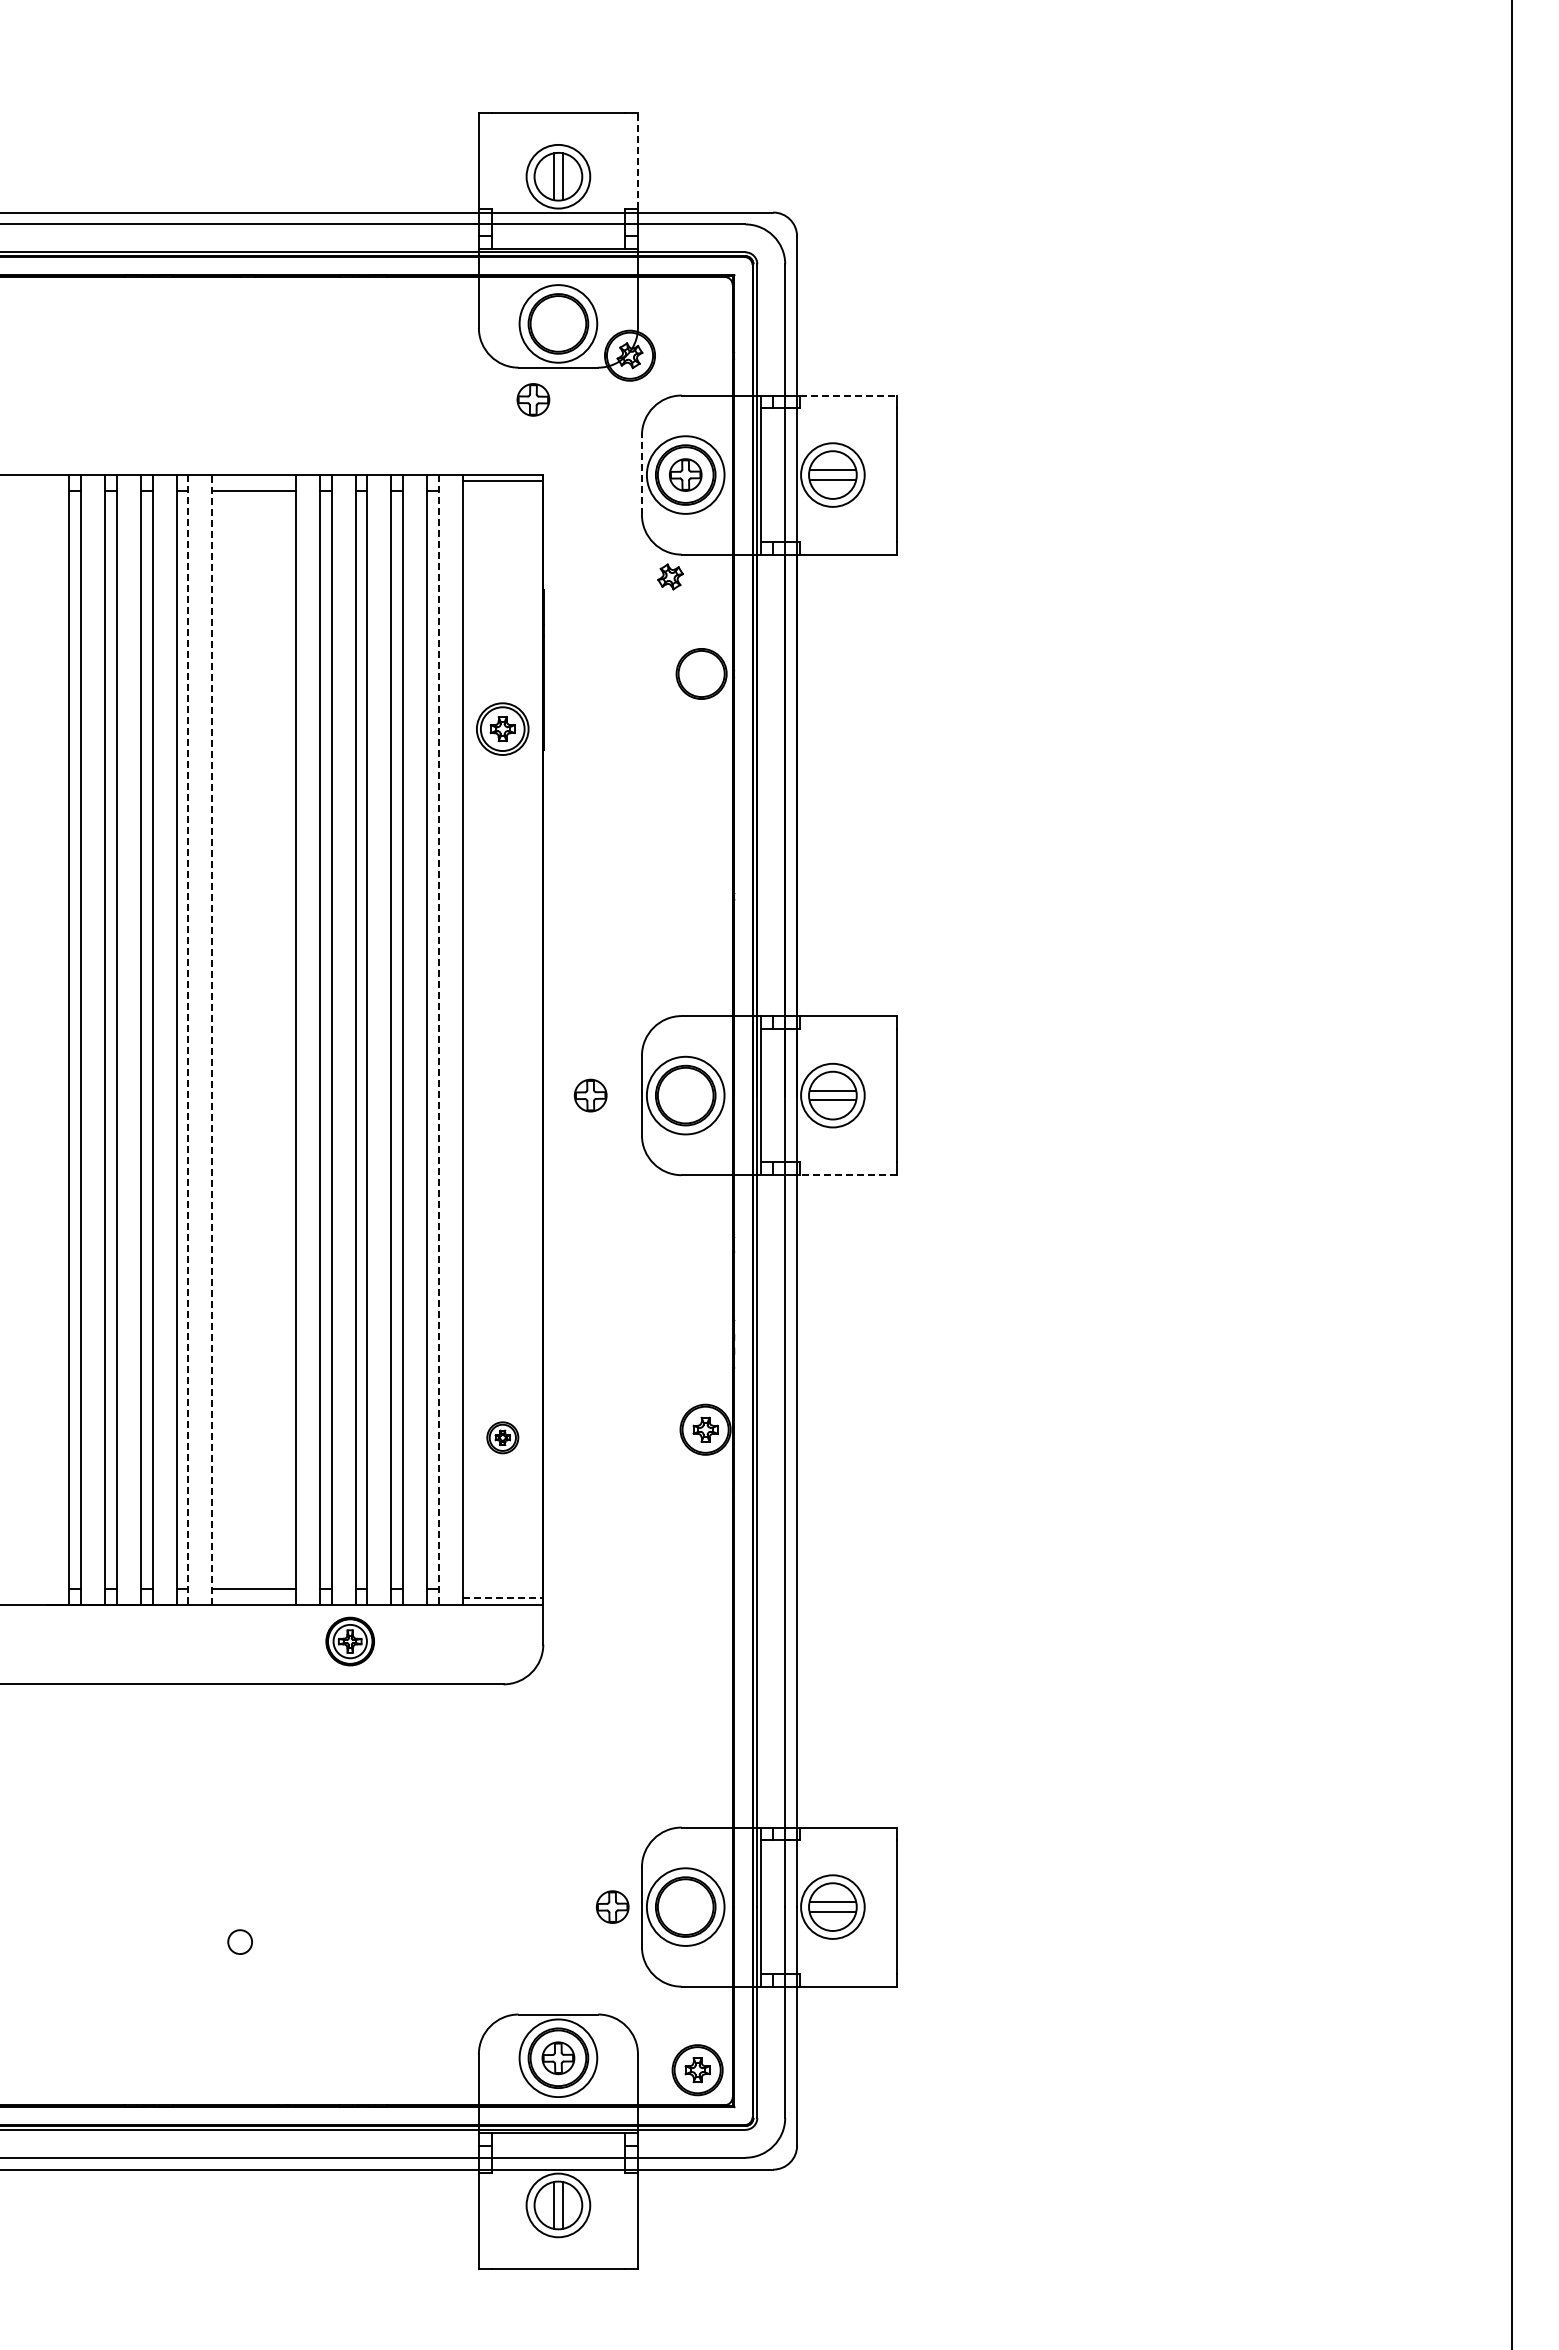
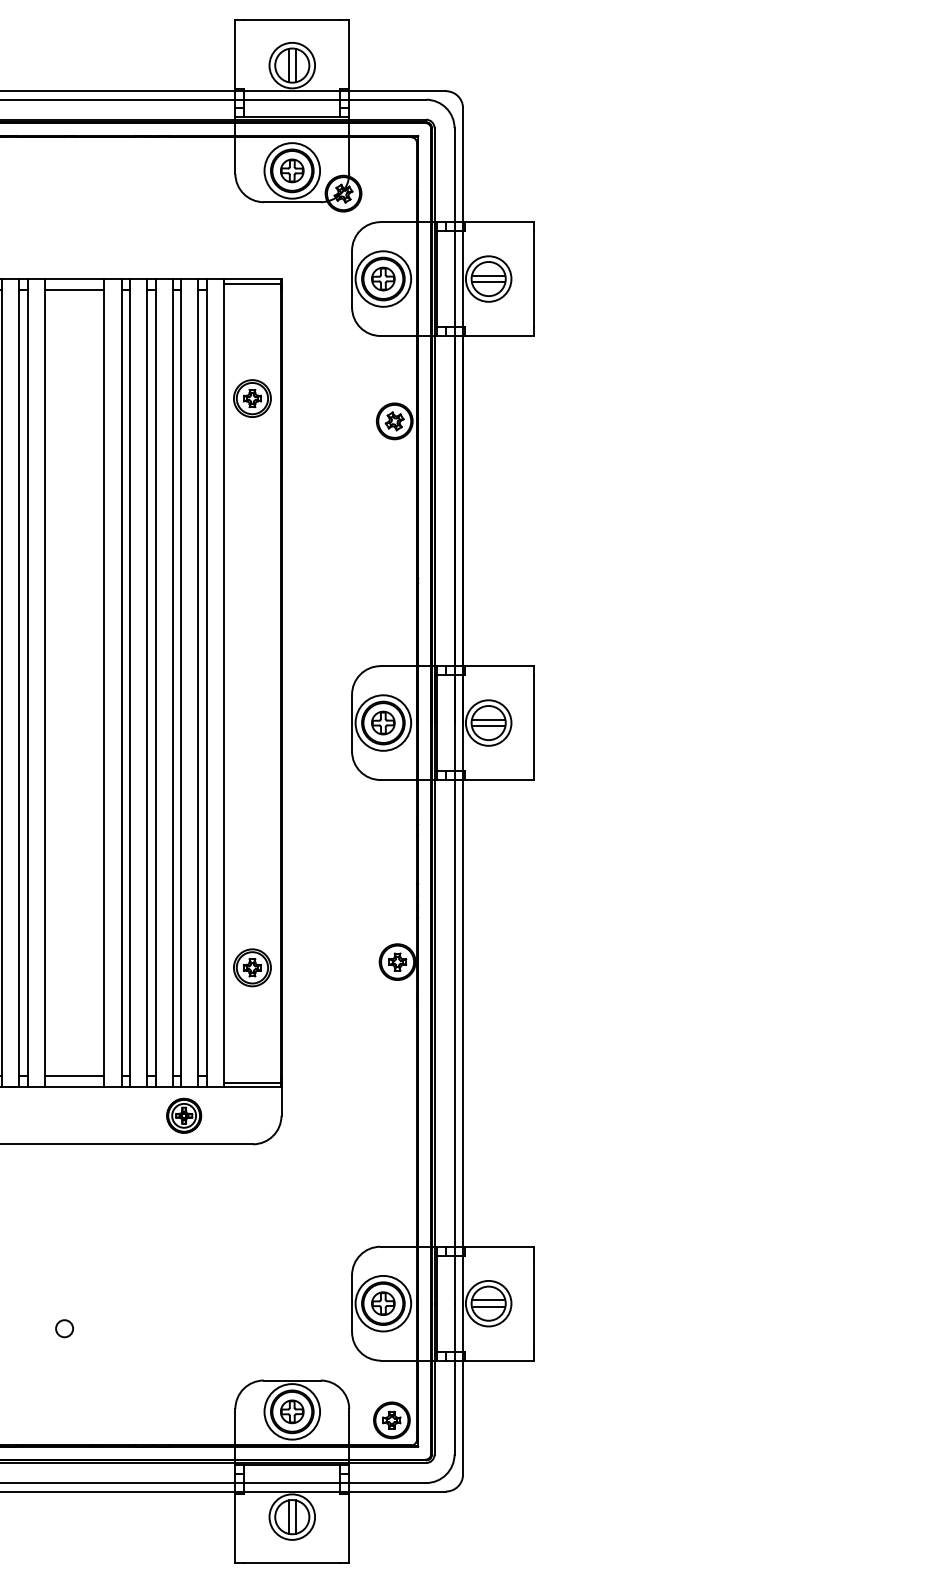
line: (637, 160) -> (348, 53), dashed -> solid
line: (848, 395) -> (499, 222), dashed -> solid
part: (533, 399) -> (292, 170), moved
line: (641, 475) -> (351, 279), dashed -> solid
part: (670, 576) -> (394, 421), moved
part: (502, 728) -> (252, 398), moved
line: (188, 1039) -> (27, 682), dashed -> solid
line: (212, 1039) -> (44, 682), dashed -> solid
line: (439, 1039) -> (207, 682), dashed -> solid
part: (590, 1095) -> (383, 722), moved
line: (847, 1175) -> (499, 780), dashed -> solid
part: (502, 1437) -> (252, 967), size x1.67
line: (502, 1598) -> (252, 1082), dashed -> solid
part: (349, 1641) -> (183, 1115), moved
part: (612, 1906) -> (383, 1303), moved

